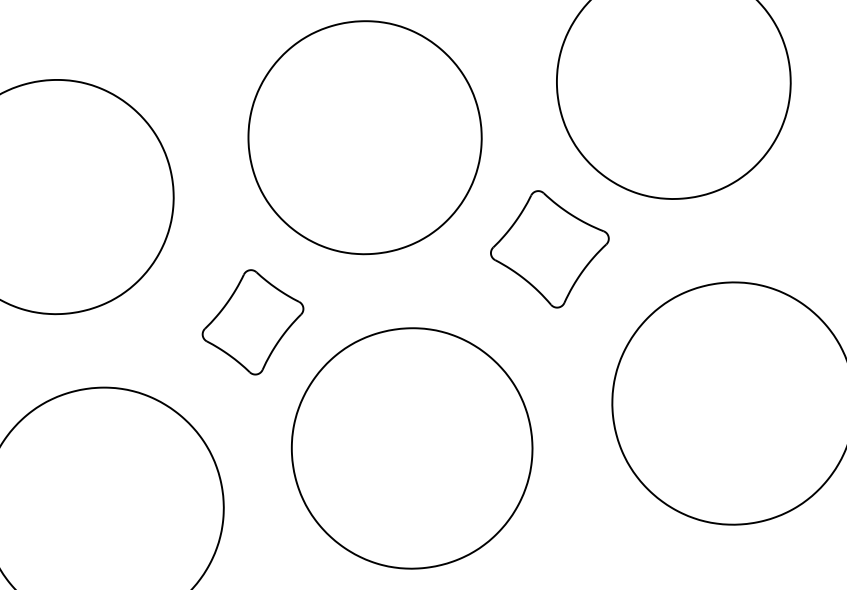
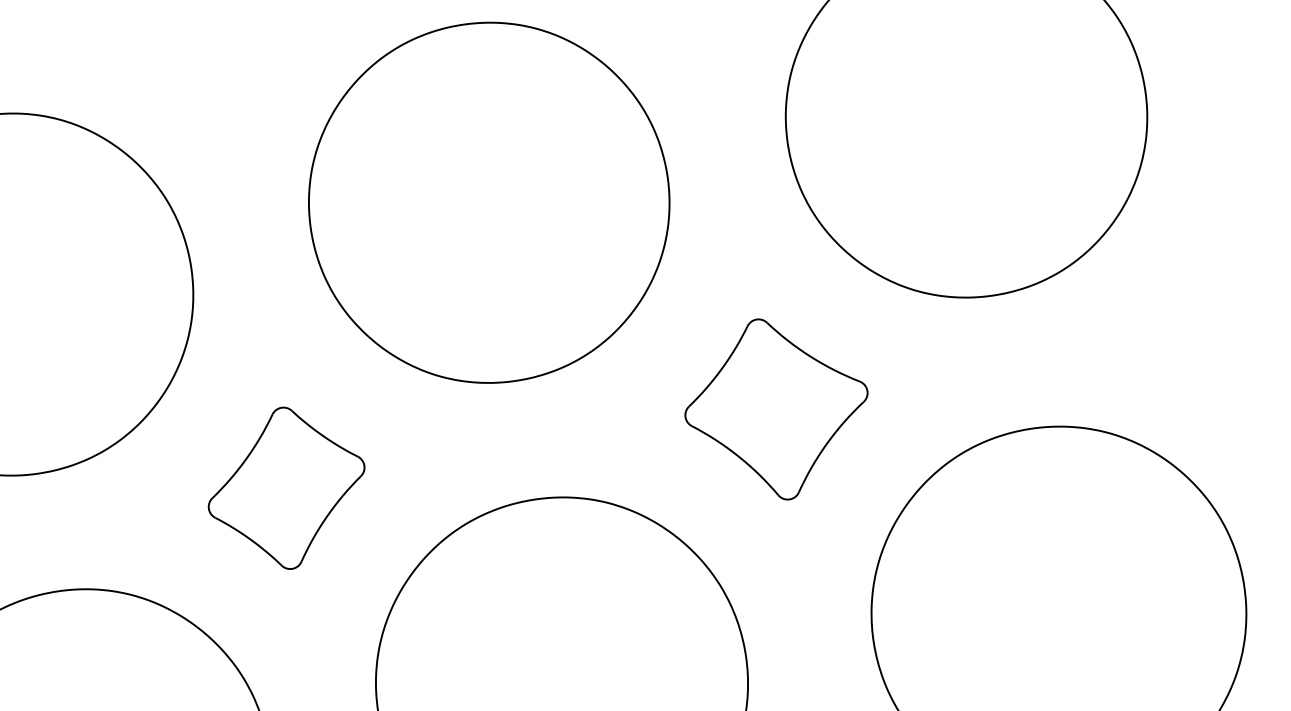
part: (549, 249) -> (775, 409), moved
part: (252, 322) -> (285, 488), moved

